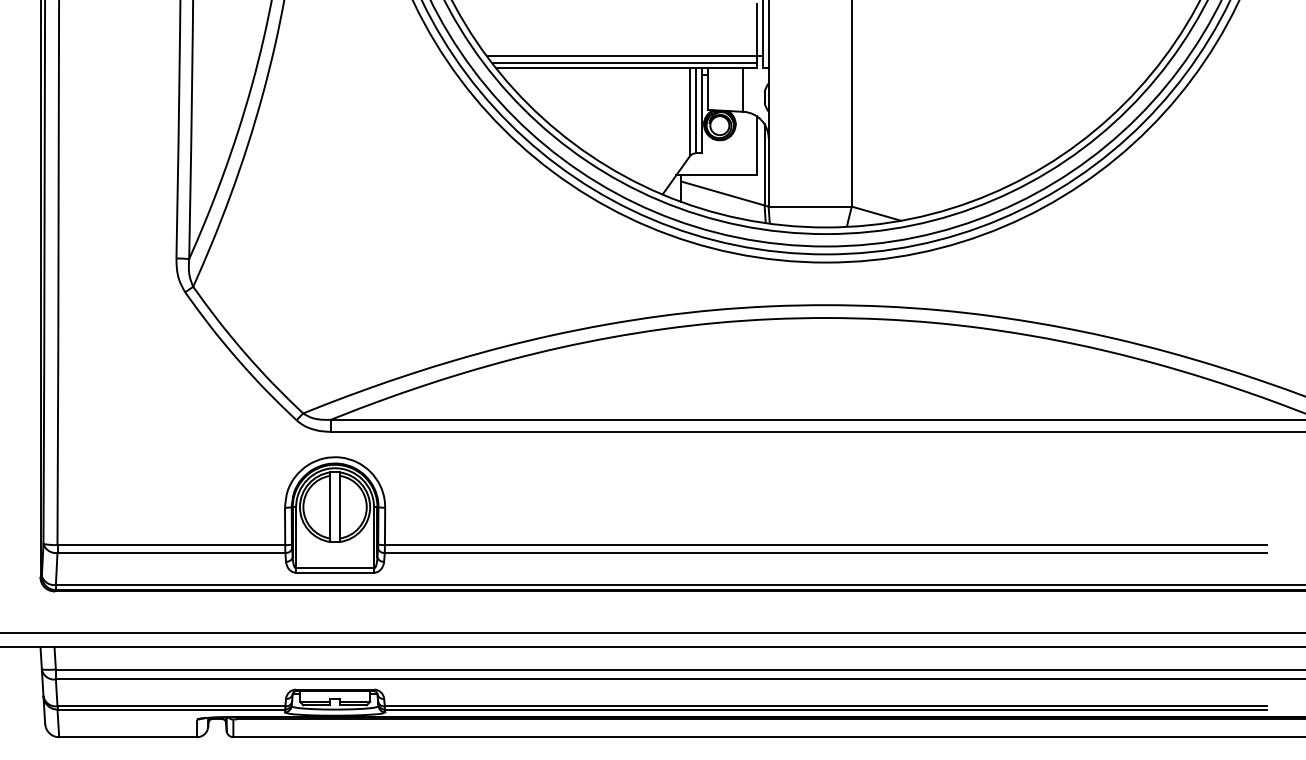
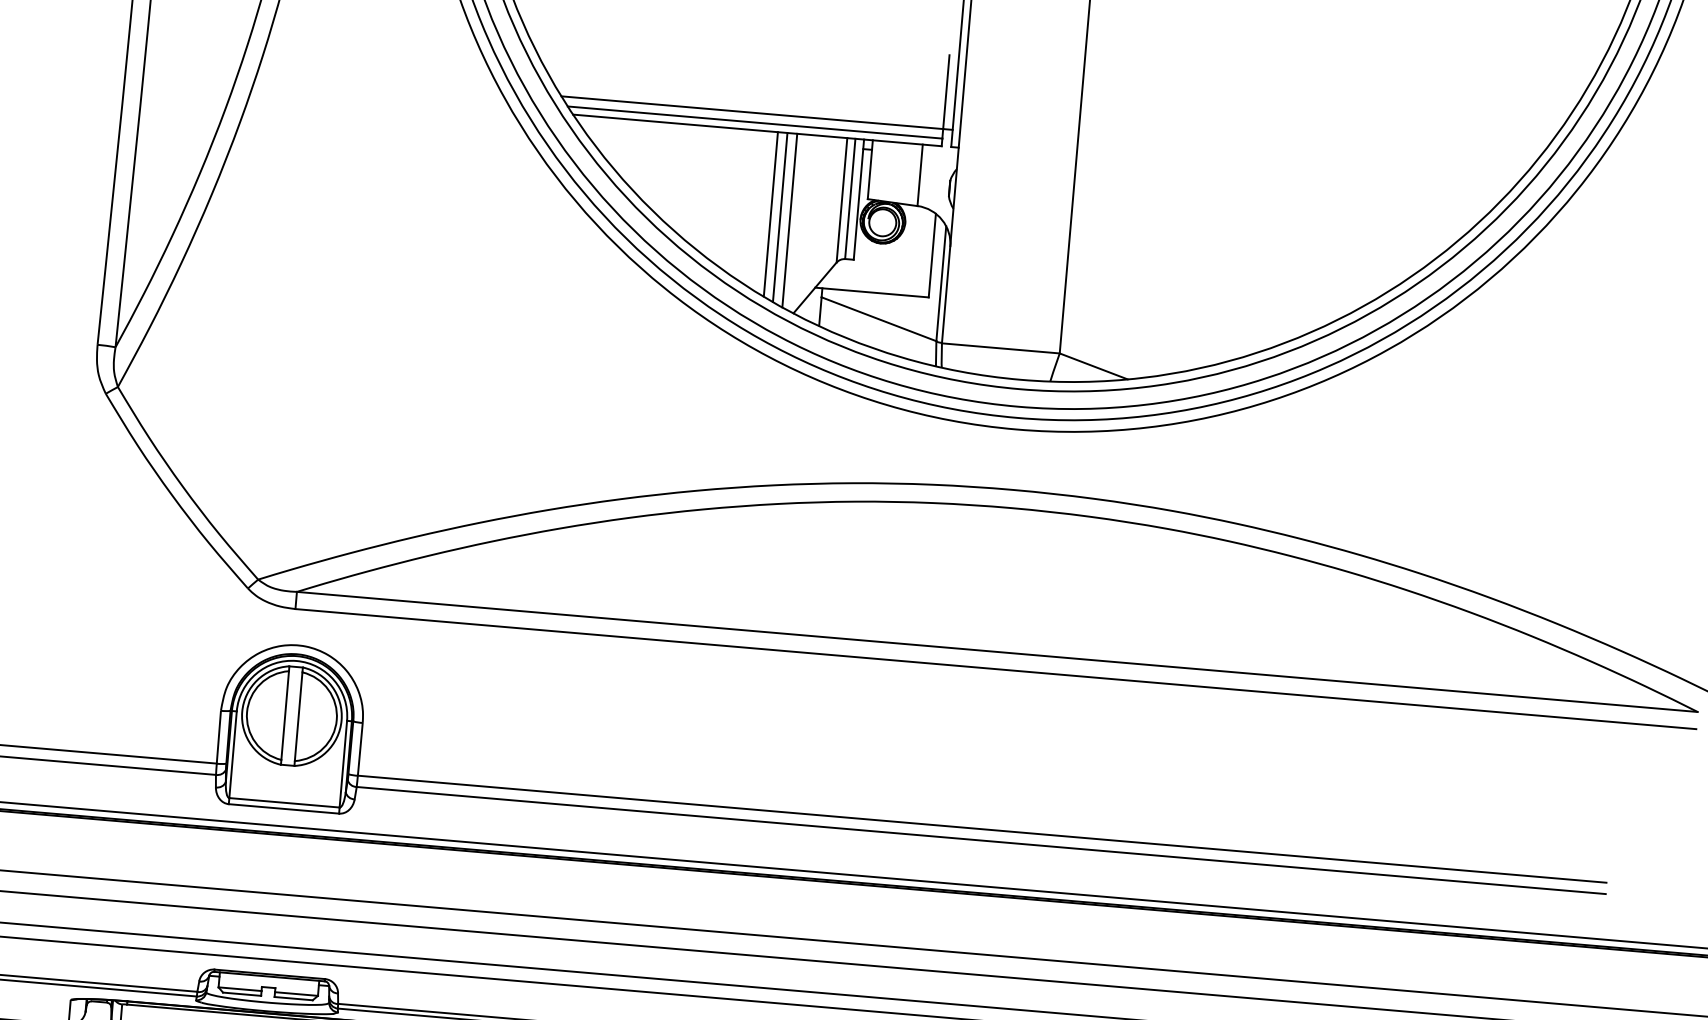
line: (640, 126) -> (770, 214), added
line: (647, 127) -> (780, 216), added
line: (654, 129) -> (789, 220), added

